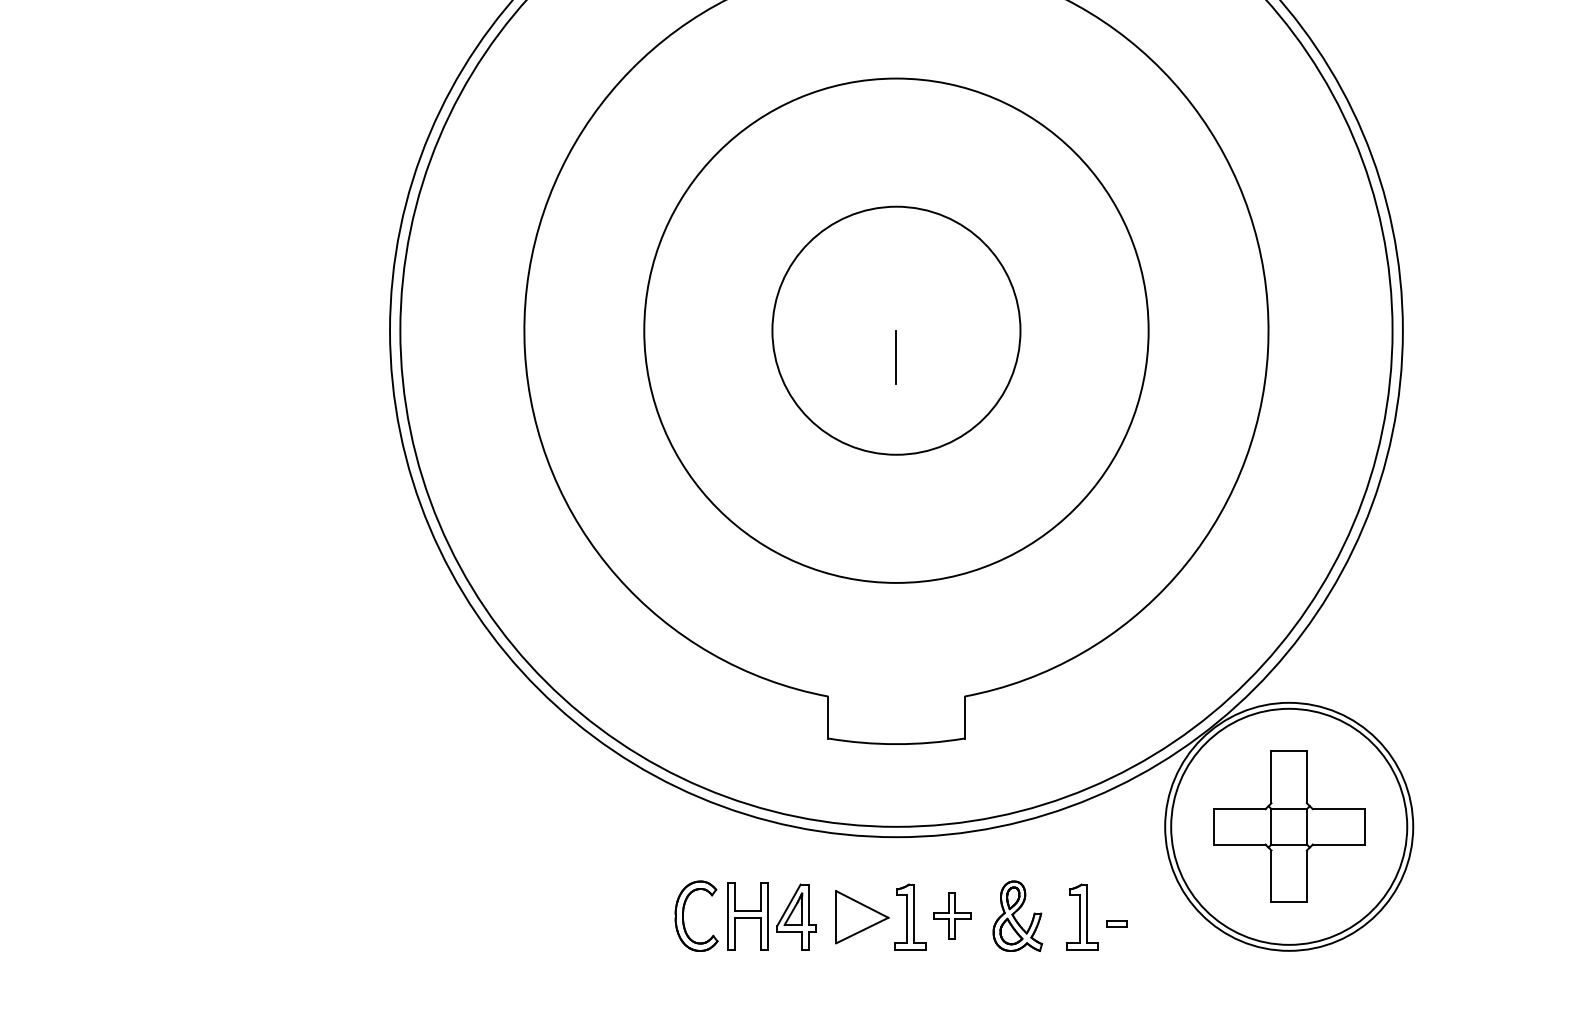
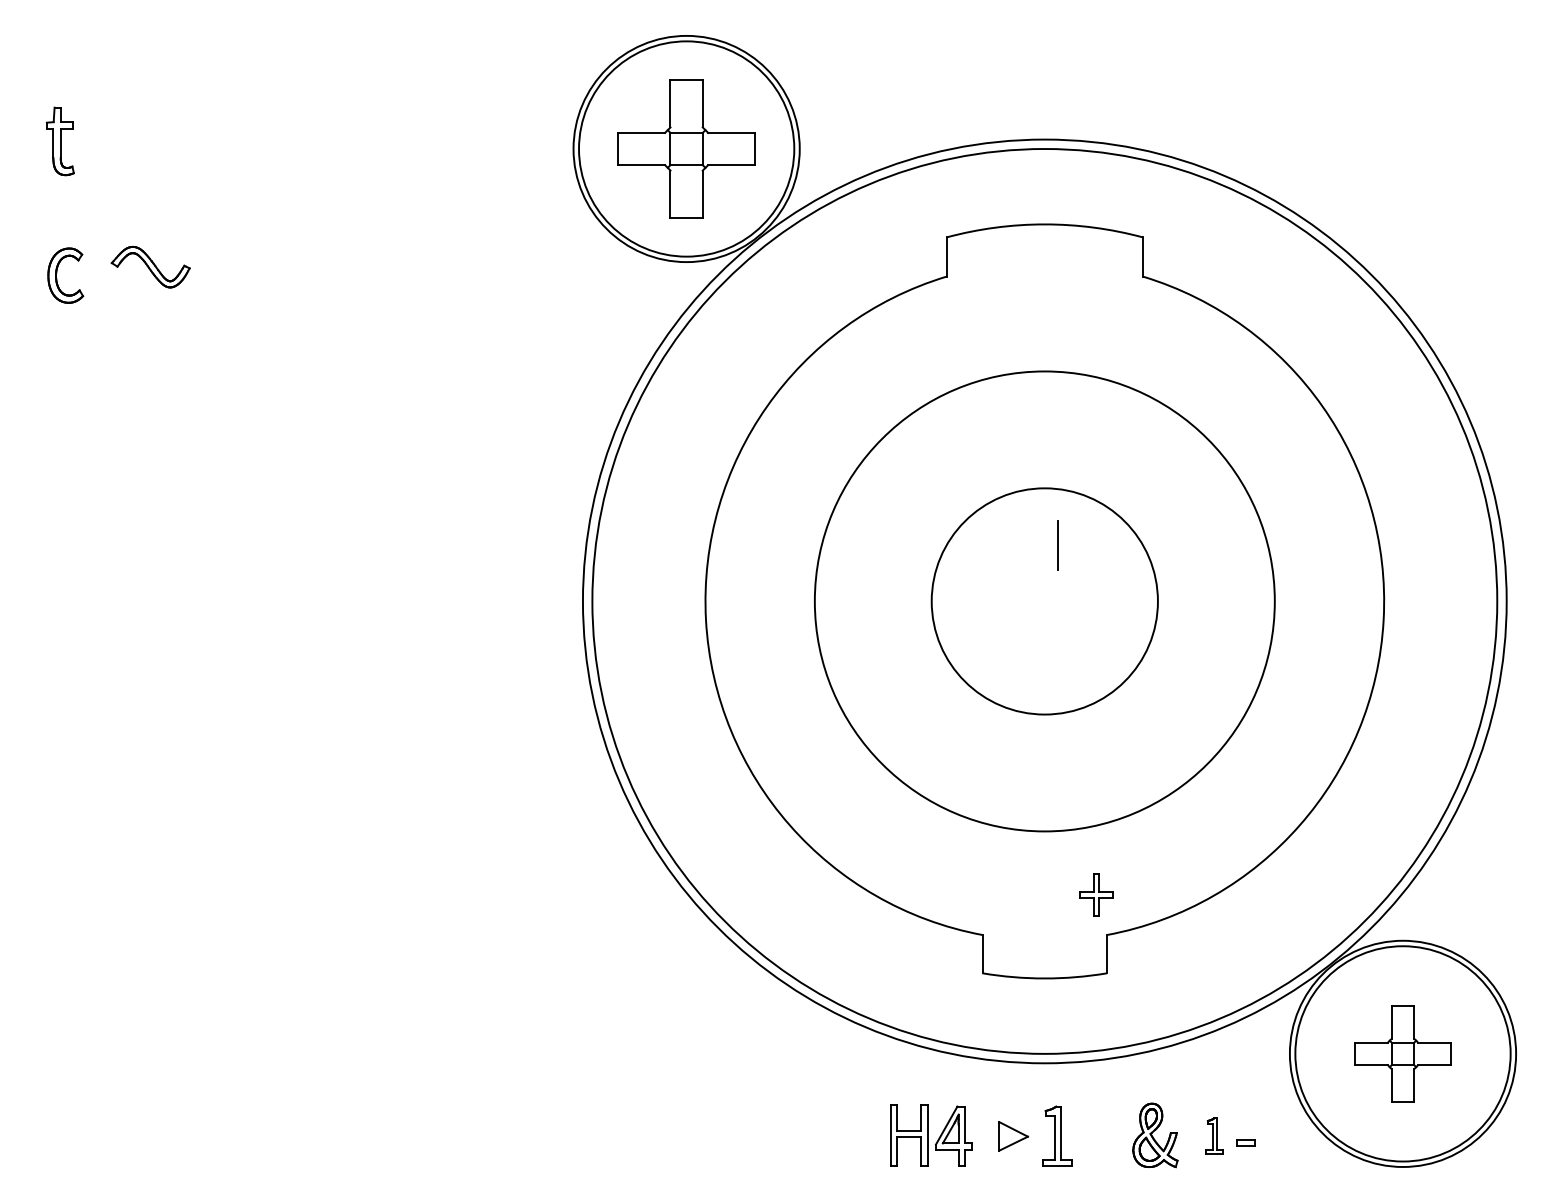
line: (896, 357) -> (1057, 545), moved
part: (1288, 826) -> (1402, 1053), size x0.7
part: (684, 914) -> (851, 1133), removed
part: (952, 915) -> (1096, 894), moved
part: (1082, 916) -> (1214, 1135), size x0.6
part: (862, 917) -> (1013, 1136), size x0.6

